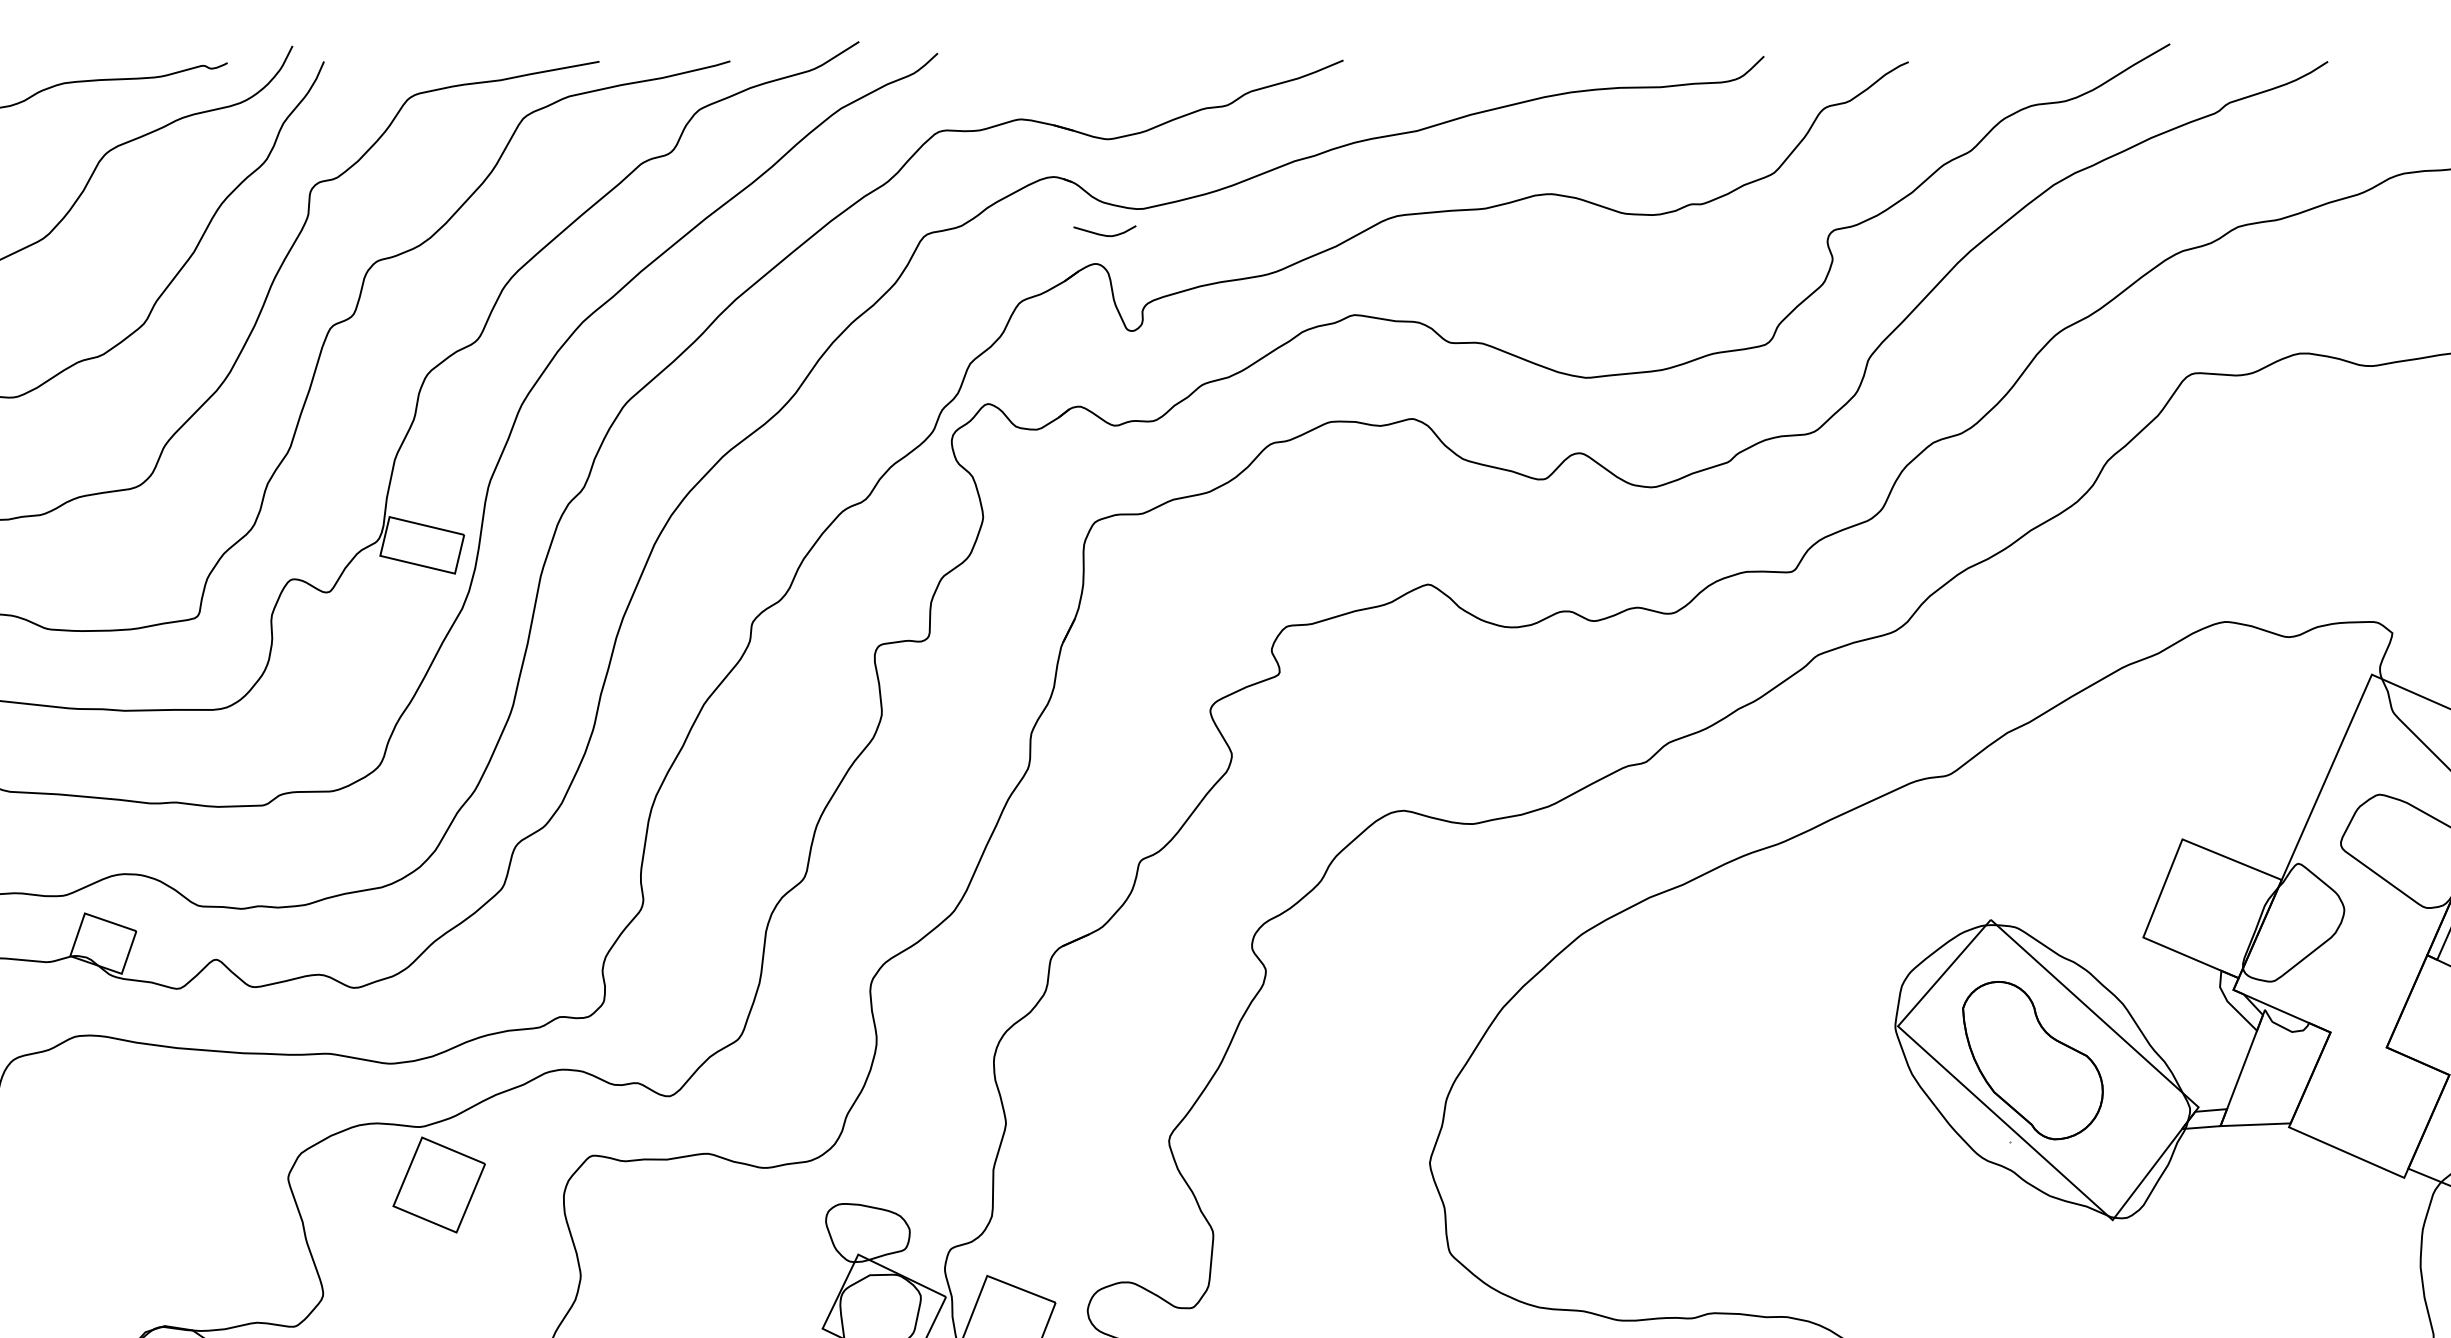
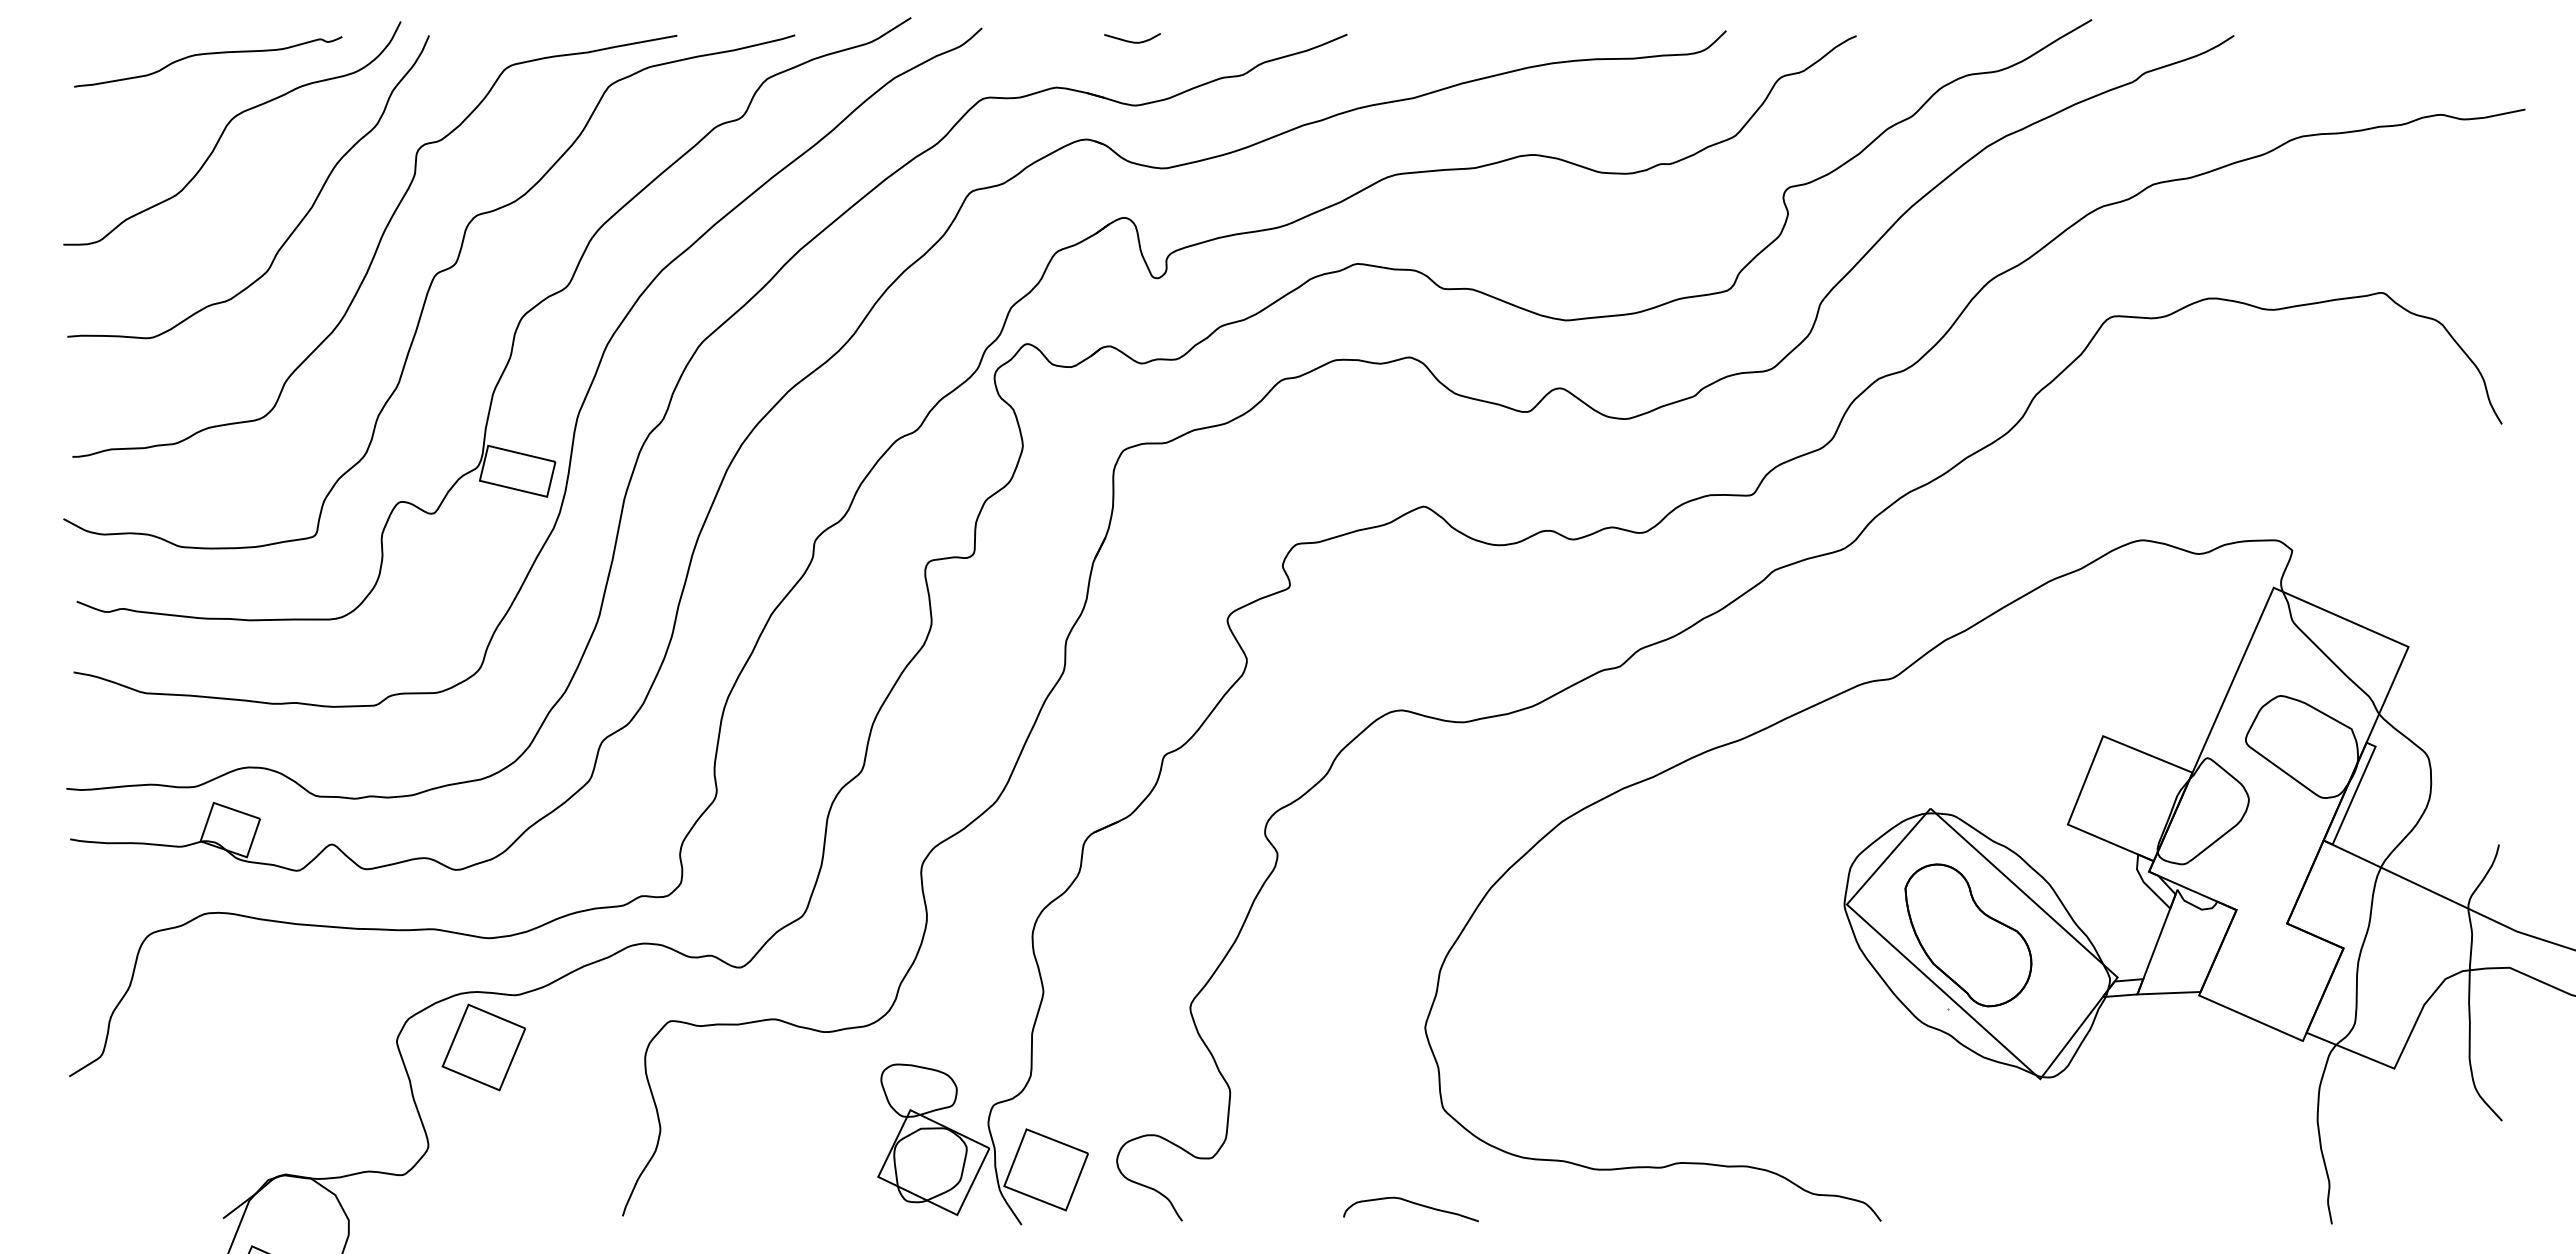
curve: (1104, 234) -> (1132, 41), moved
part: (438, 1185) -> (483, 1047), moved

